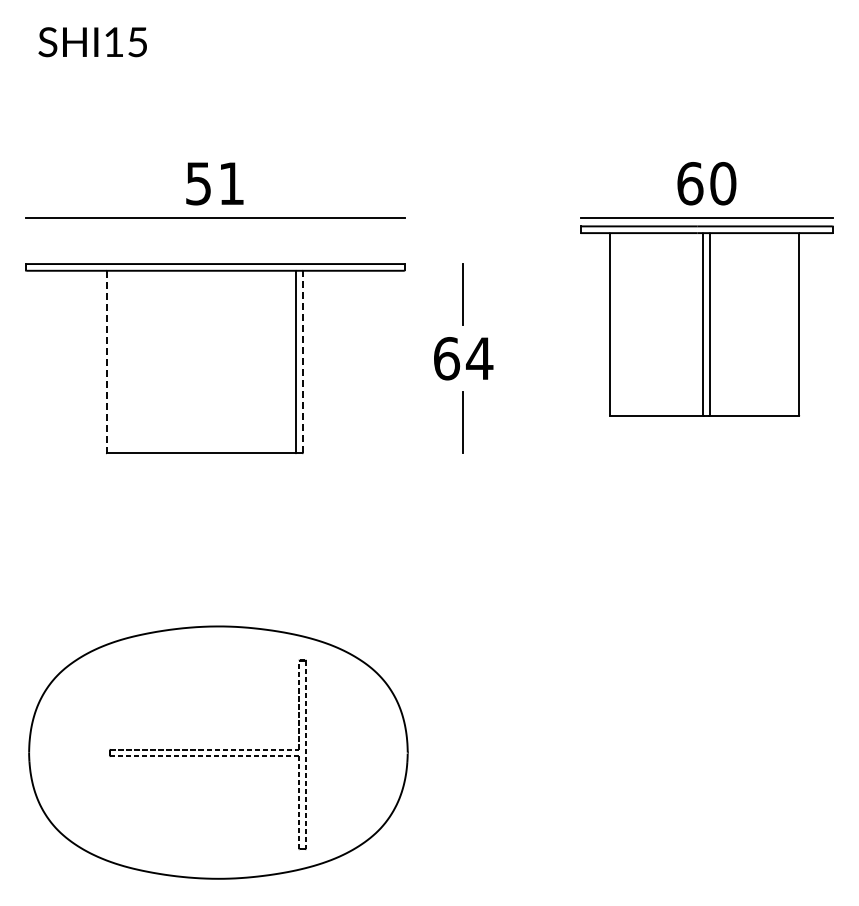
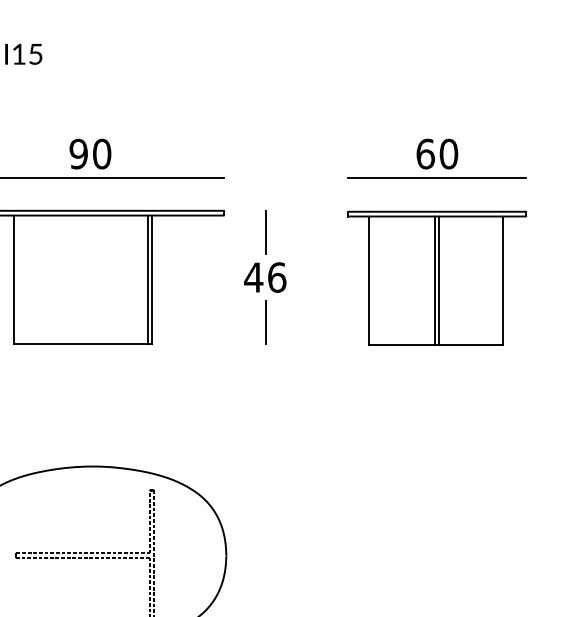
text: (214, 183) -> (89, 153), 51 -> 90
part: (706, 320) -> (437, 278), moved
text: (462, 358) -> (264, 277), 64 -> 46
line: (106, 362) -> (13, 280), dashed -> solid
line: (302, 362) -> (152, 280), dashed -> solid

